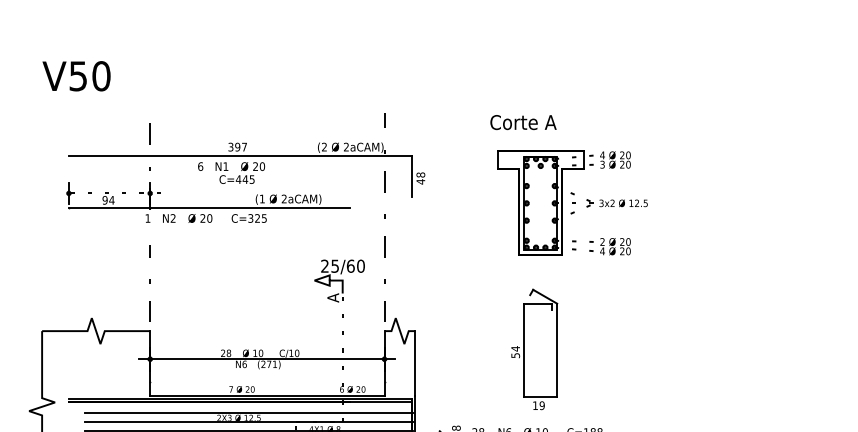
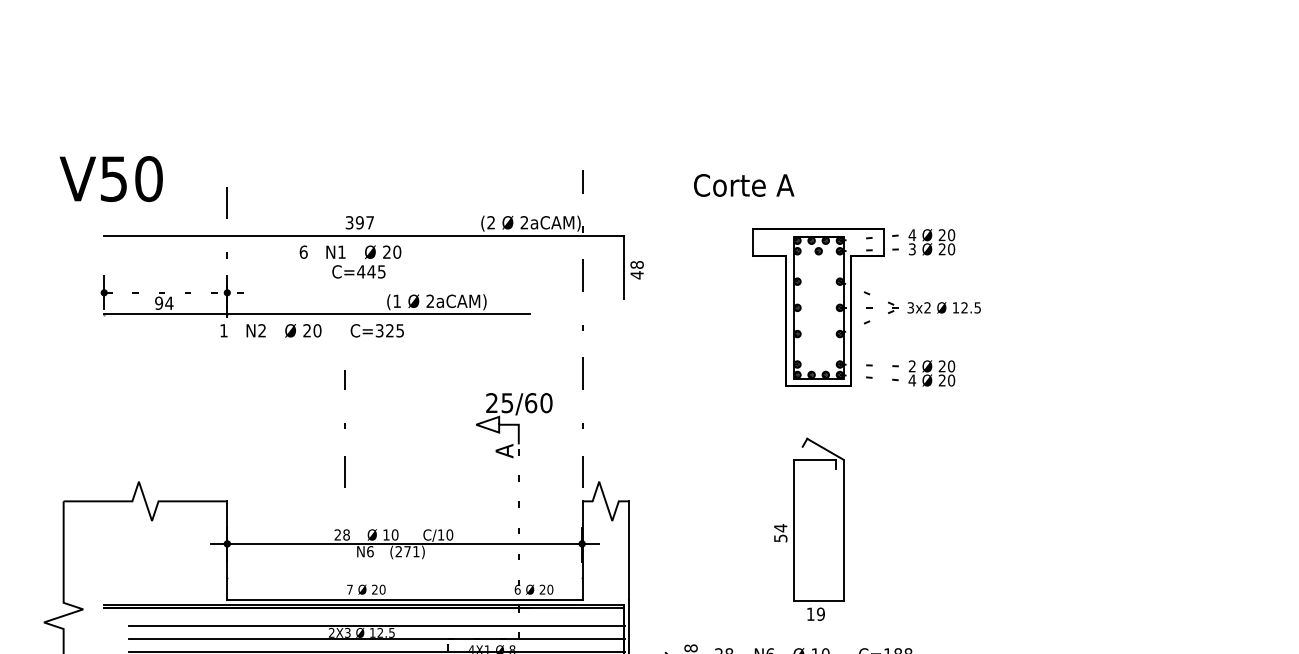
text: (76, 76) -> (111, 179), moved
text: (523, 122) -> (744, 185), moved
line: (149, 283) -> (344, 429), moved

